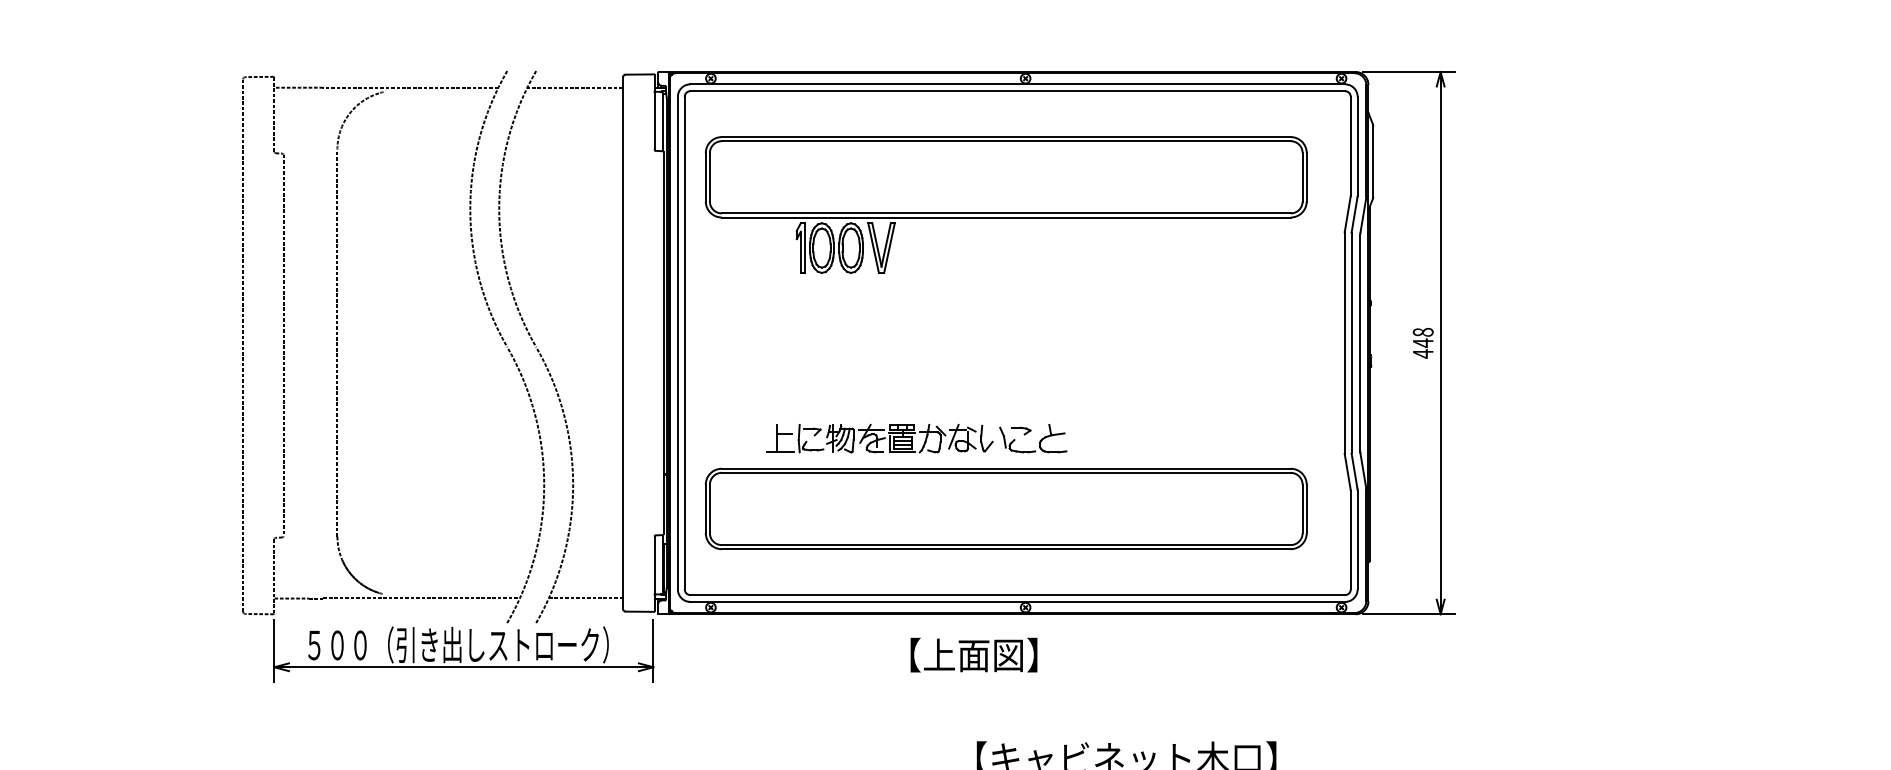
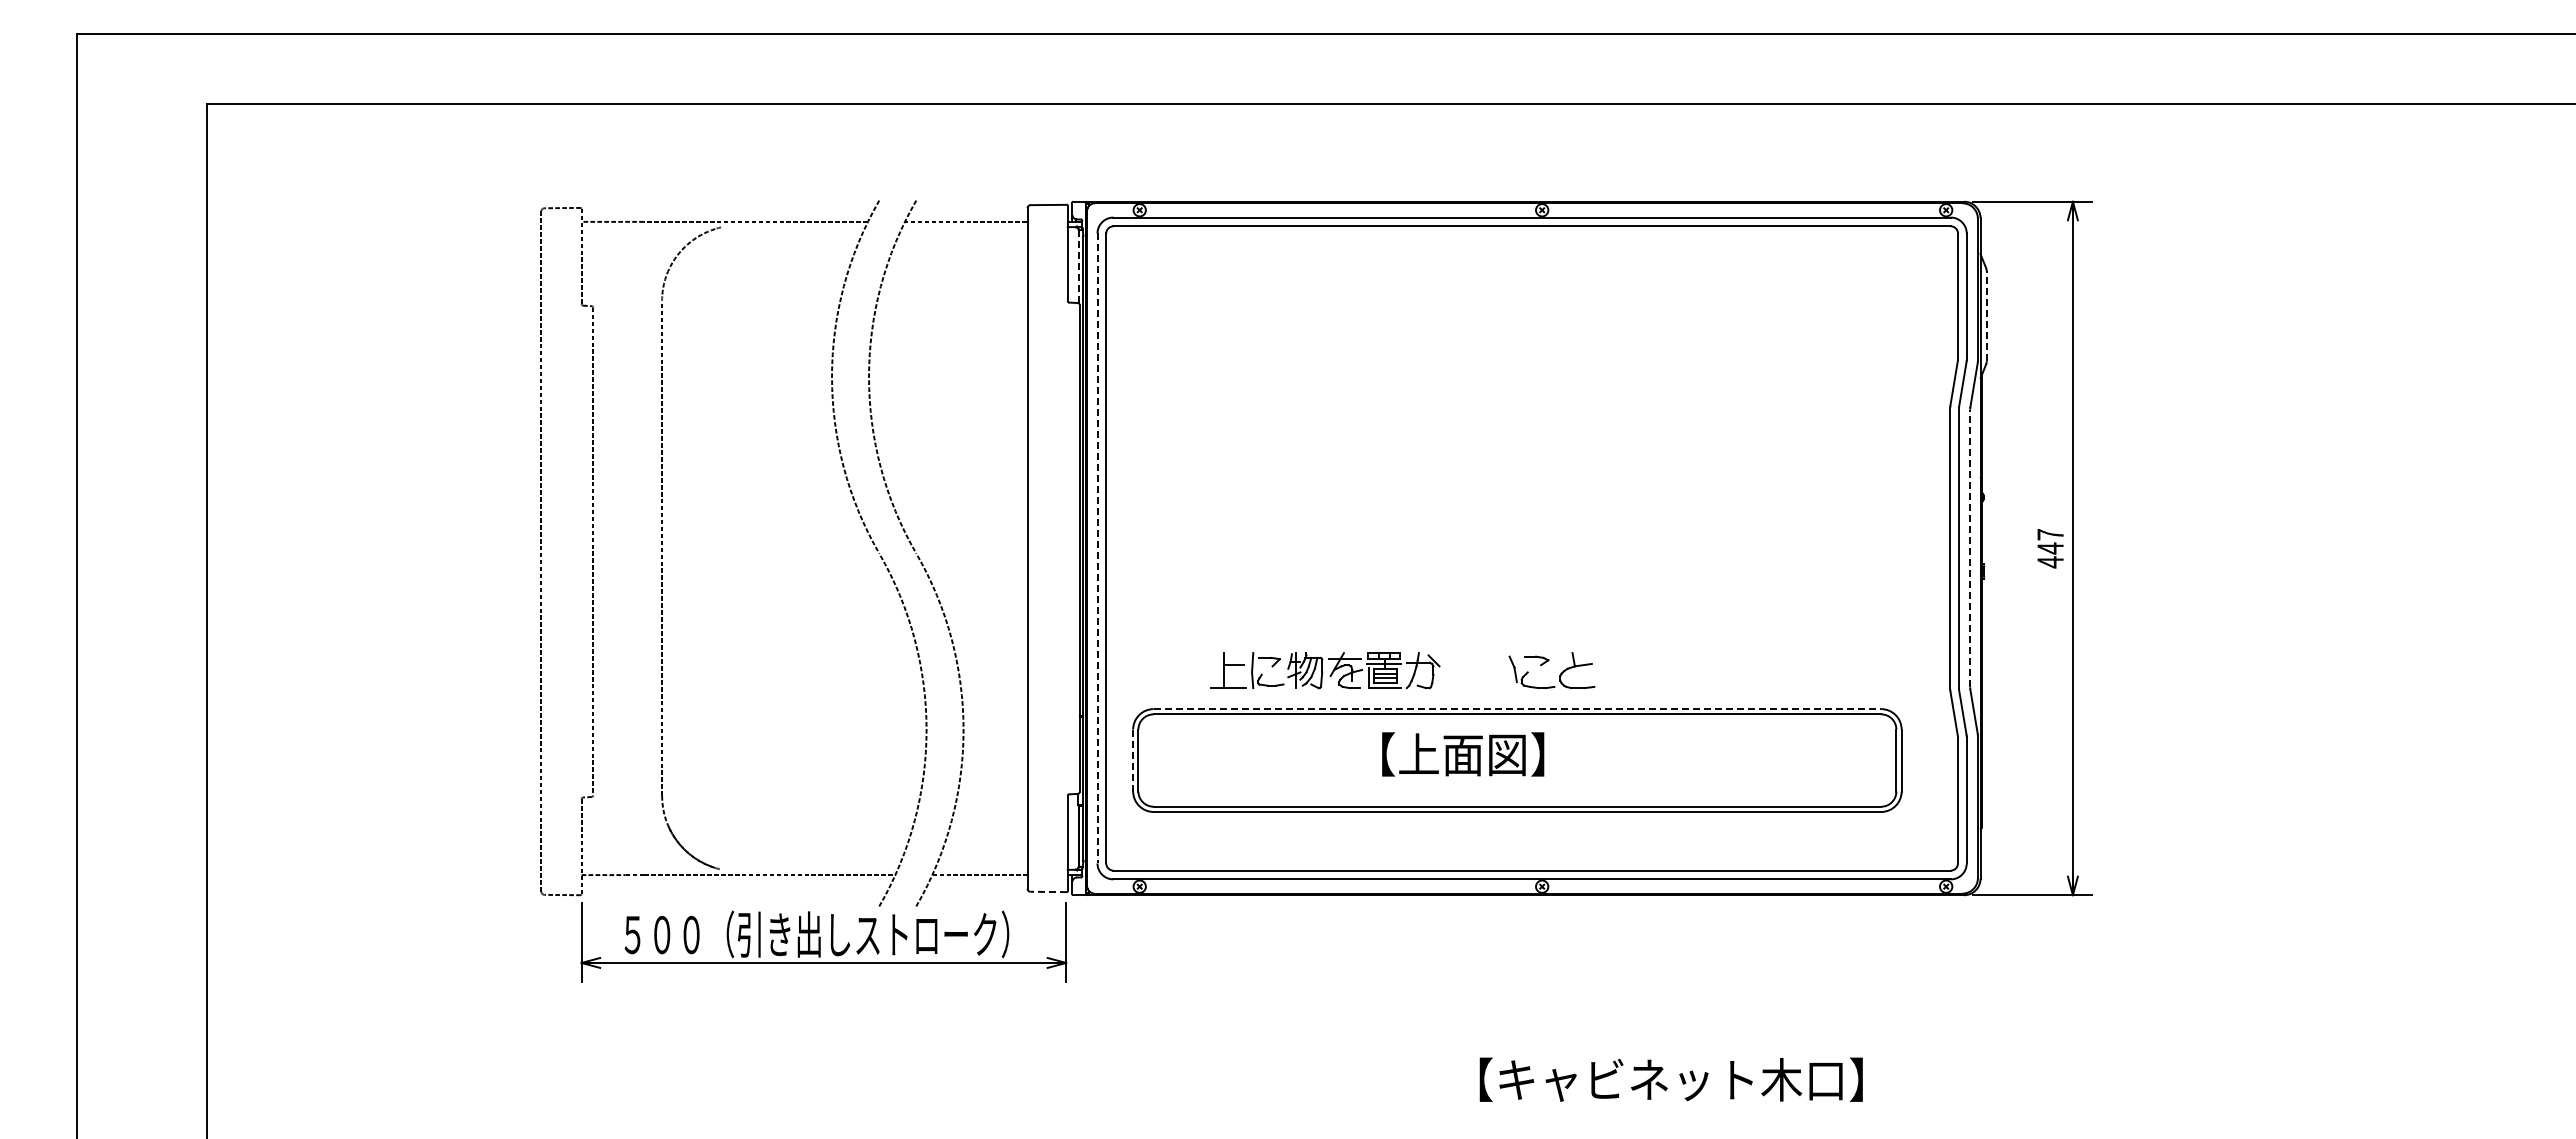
line: (663, 122) -> (1078, 266), solid -> dashed
line: (1373, 161) -> (1986, 316), solid -> dashed
part: (1006, 204) -> (1517, 371), removed
text: (1423, 332) -> (2050, 534), 448 -> 447
line: (677, 343) -> (1097, 548), solid -> dashed
line: (1360, 343) -> (1970, 548), solid -> dashed
part: (970, 437) -> (1471, 669), removed
line: (1006, 469) -> (1517, 709), solid -> dashed
line: (706, 508) -> (1133, 760), solid -> dashed
line: (639, 611) -> (1048, 891), solid -> dashed
text: (974, 655) -> (1463, 754), moved

